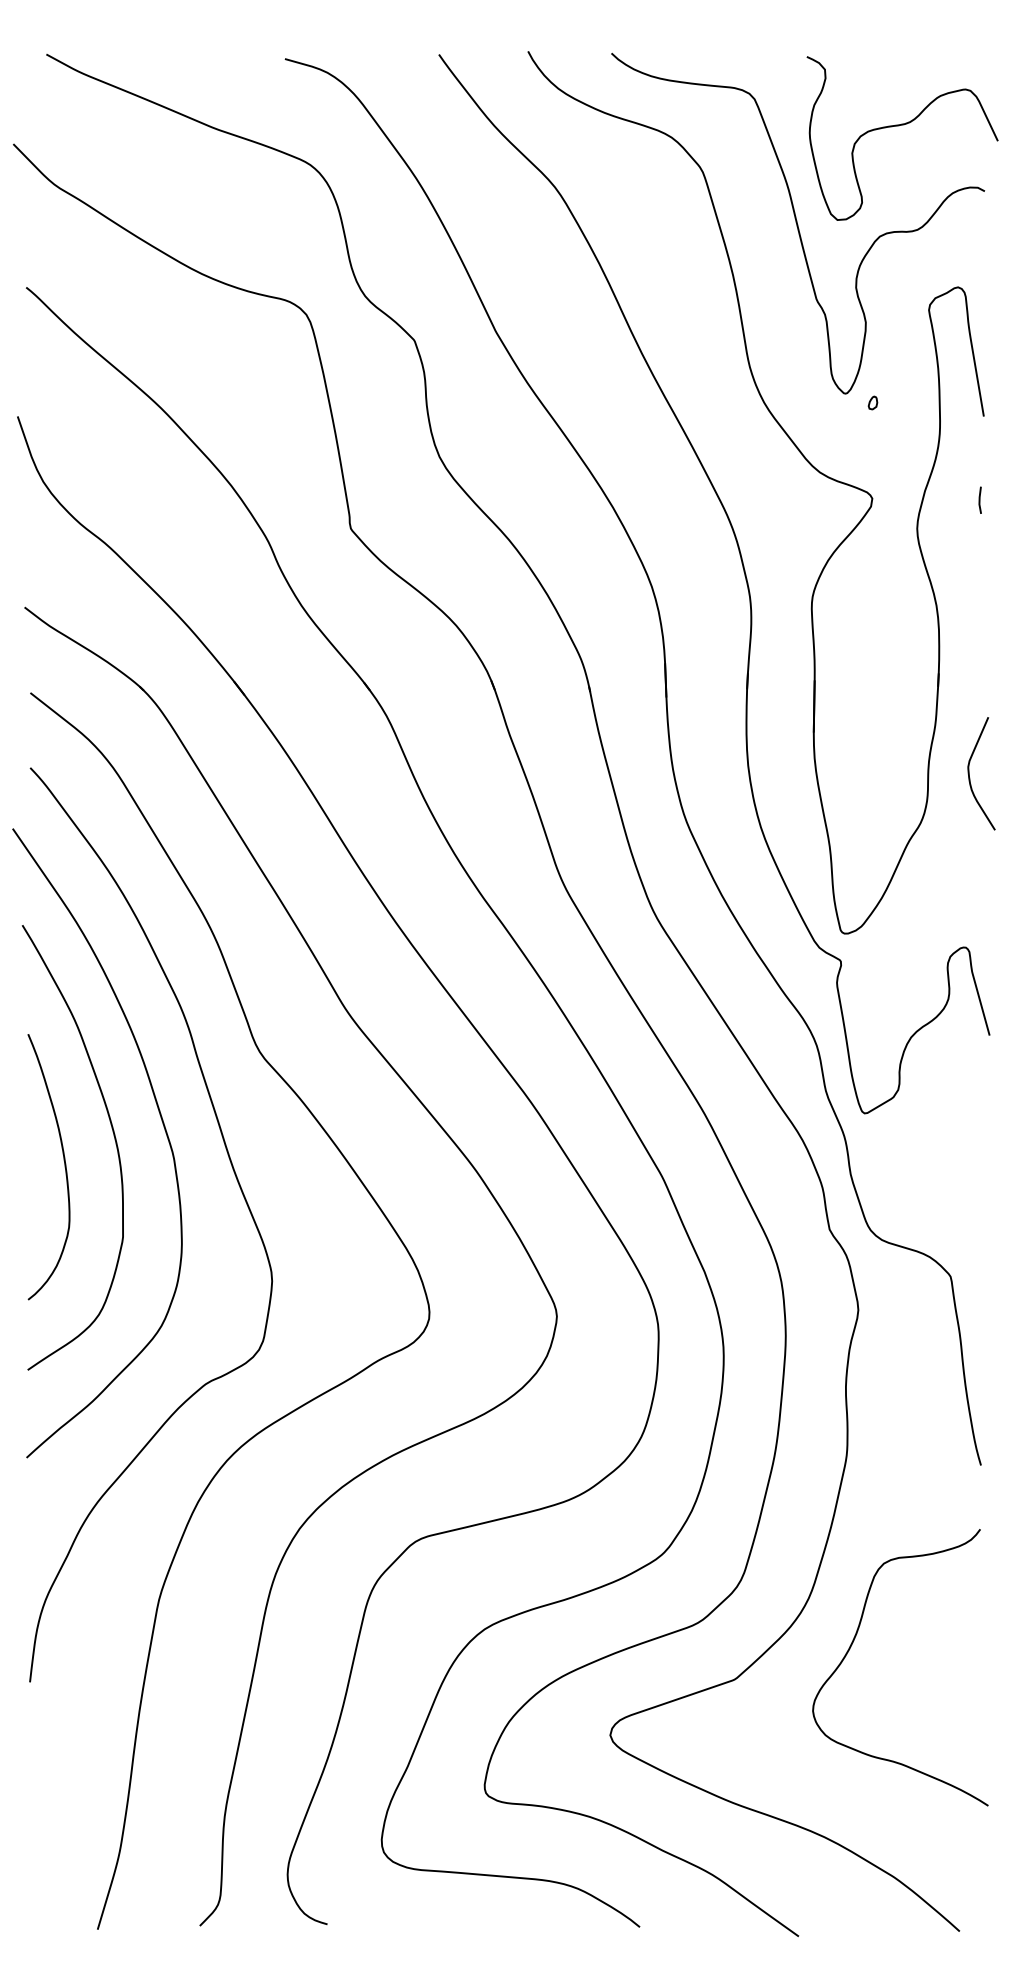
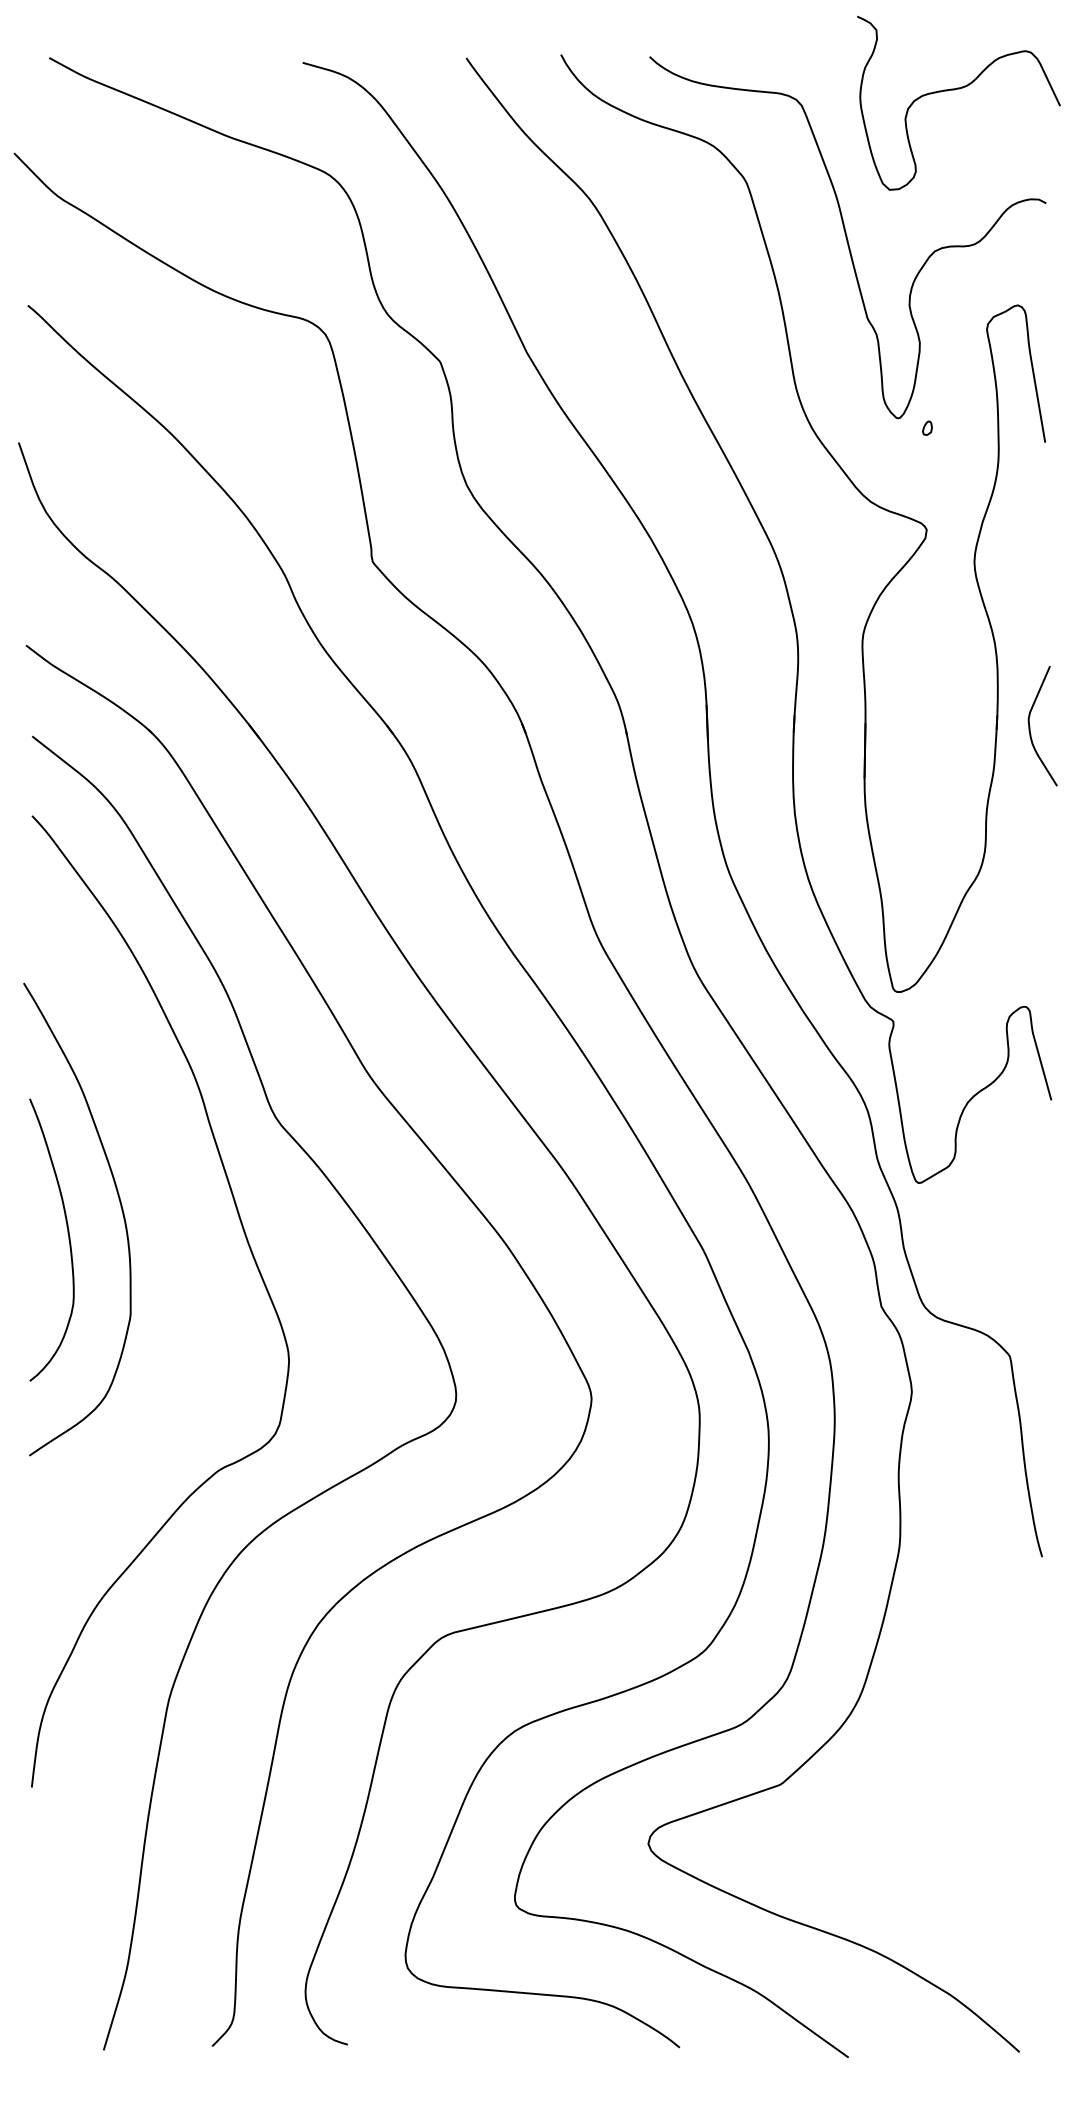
curve: (898, 126) -> (954, 90), moved
line: (980, 500) -> (1041, 531), removed
curve: (969, 774) -> (1030, 726), moved
curve: (161, 1121) -> (171, 1191), removed
curve: (853, 1643) -> (906, 1746), removed

